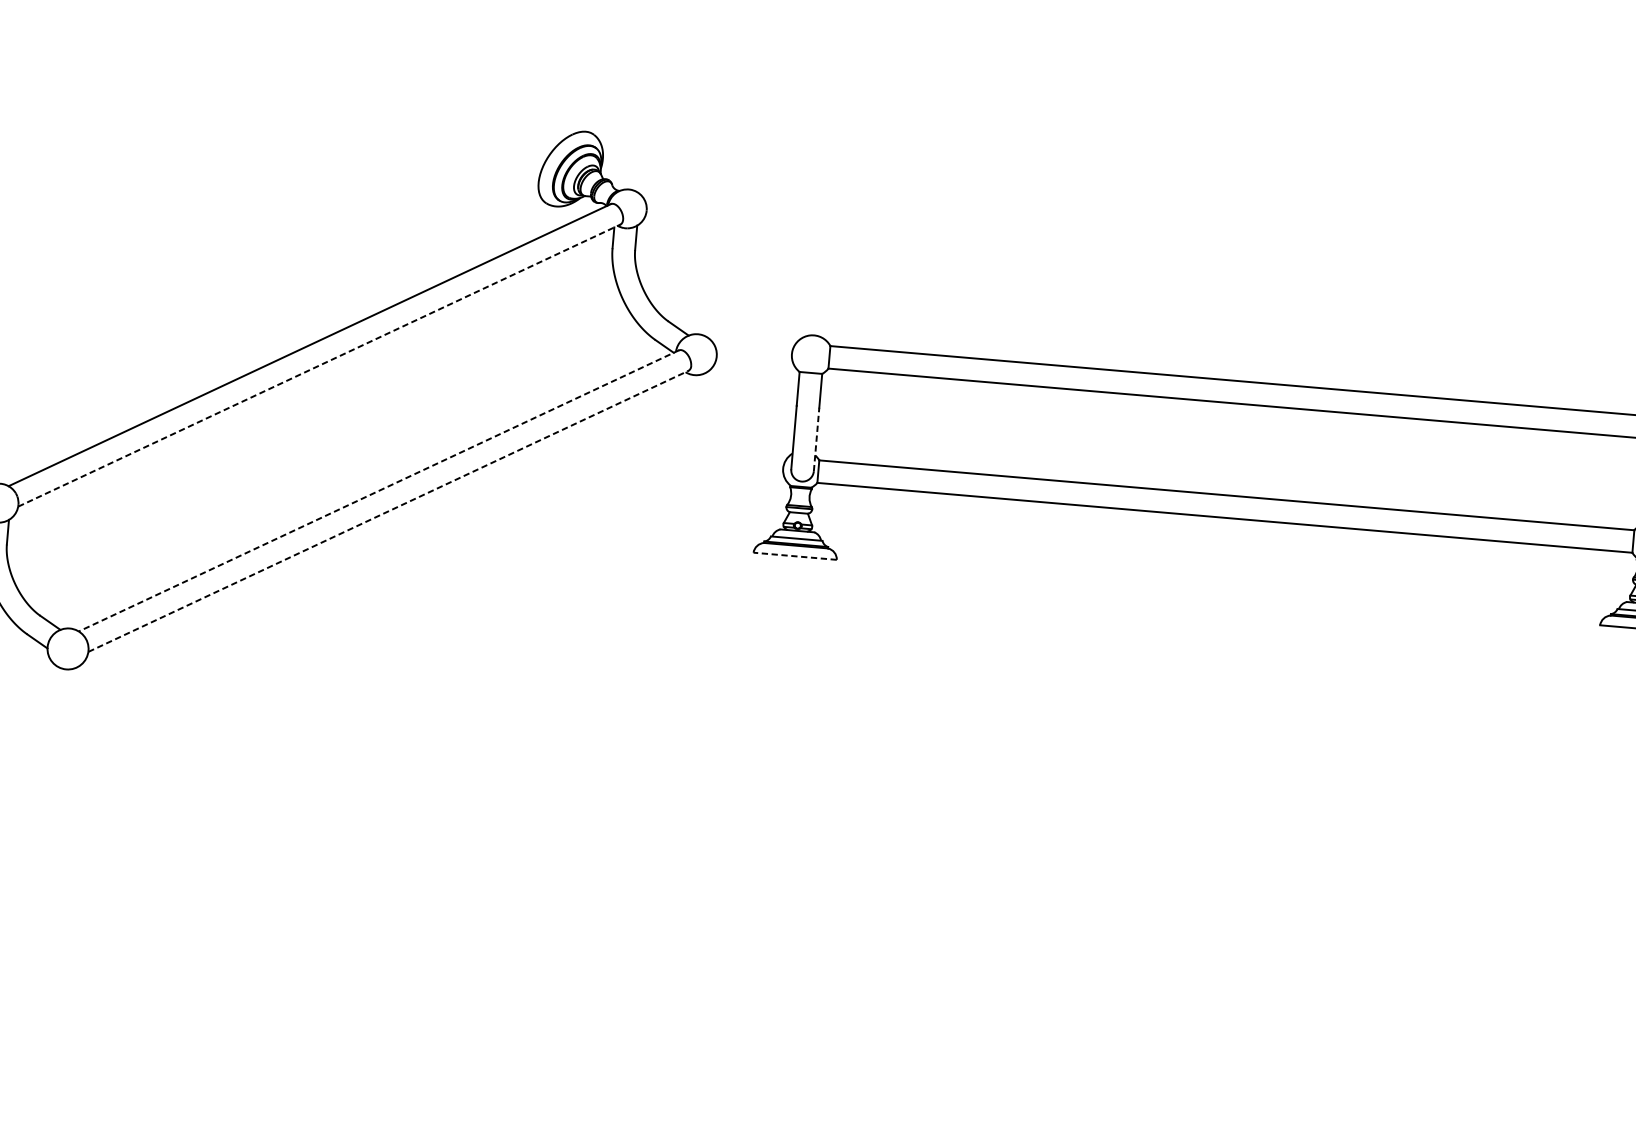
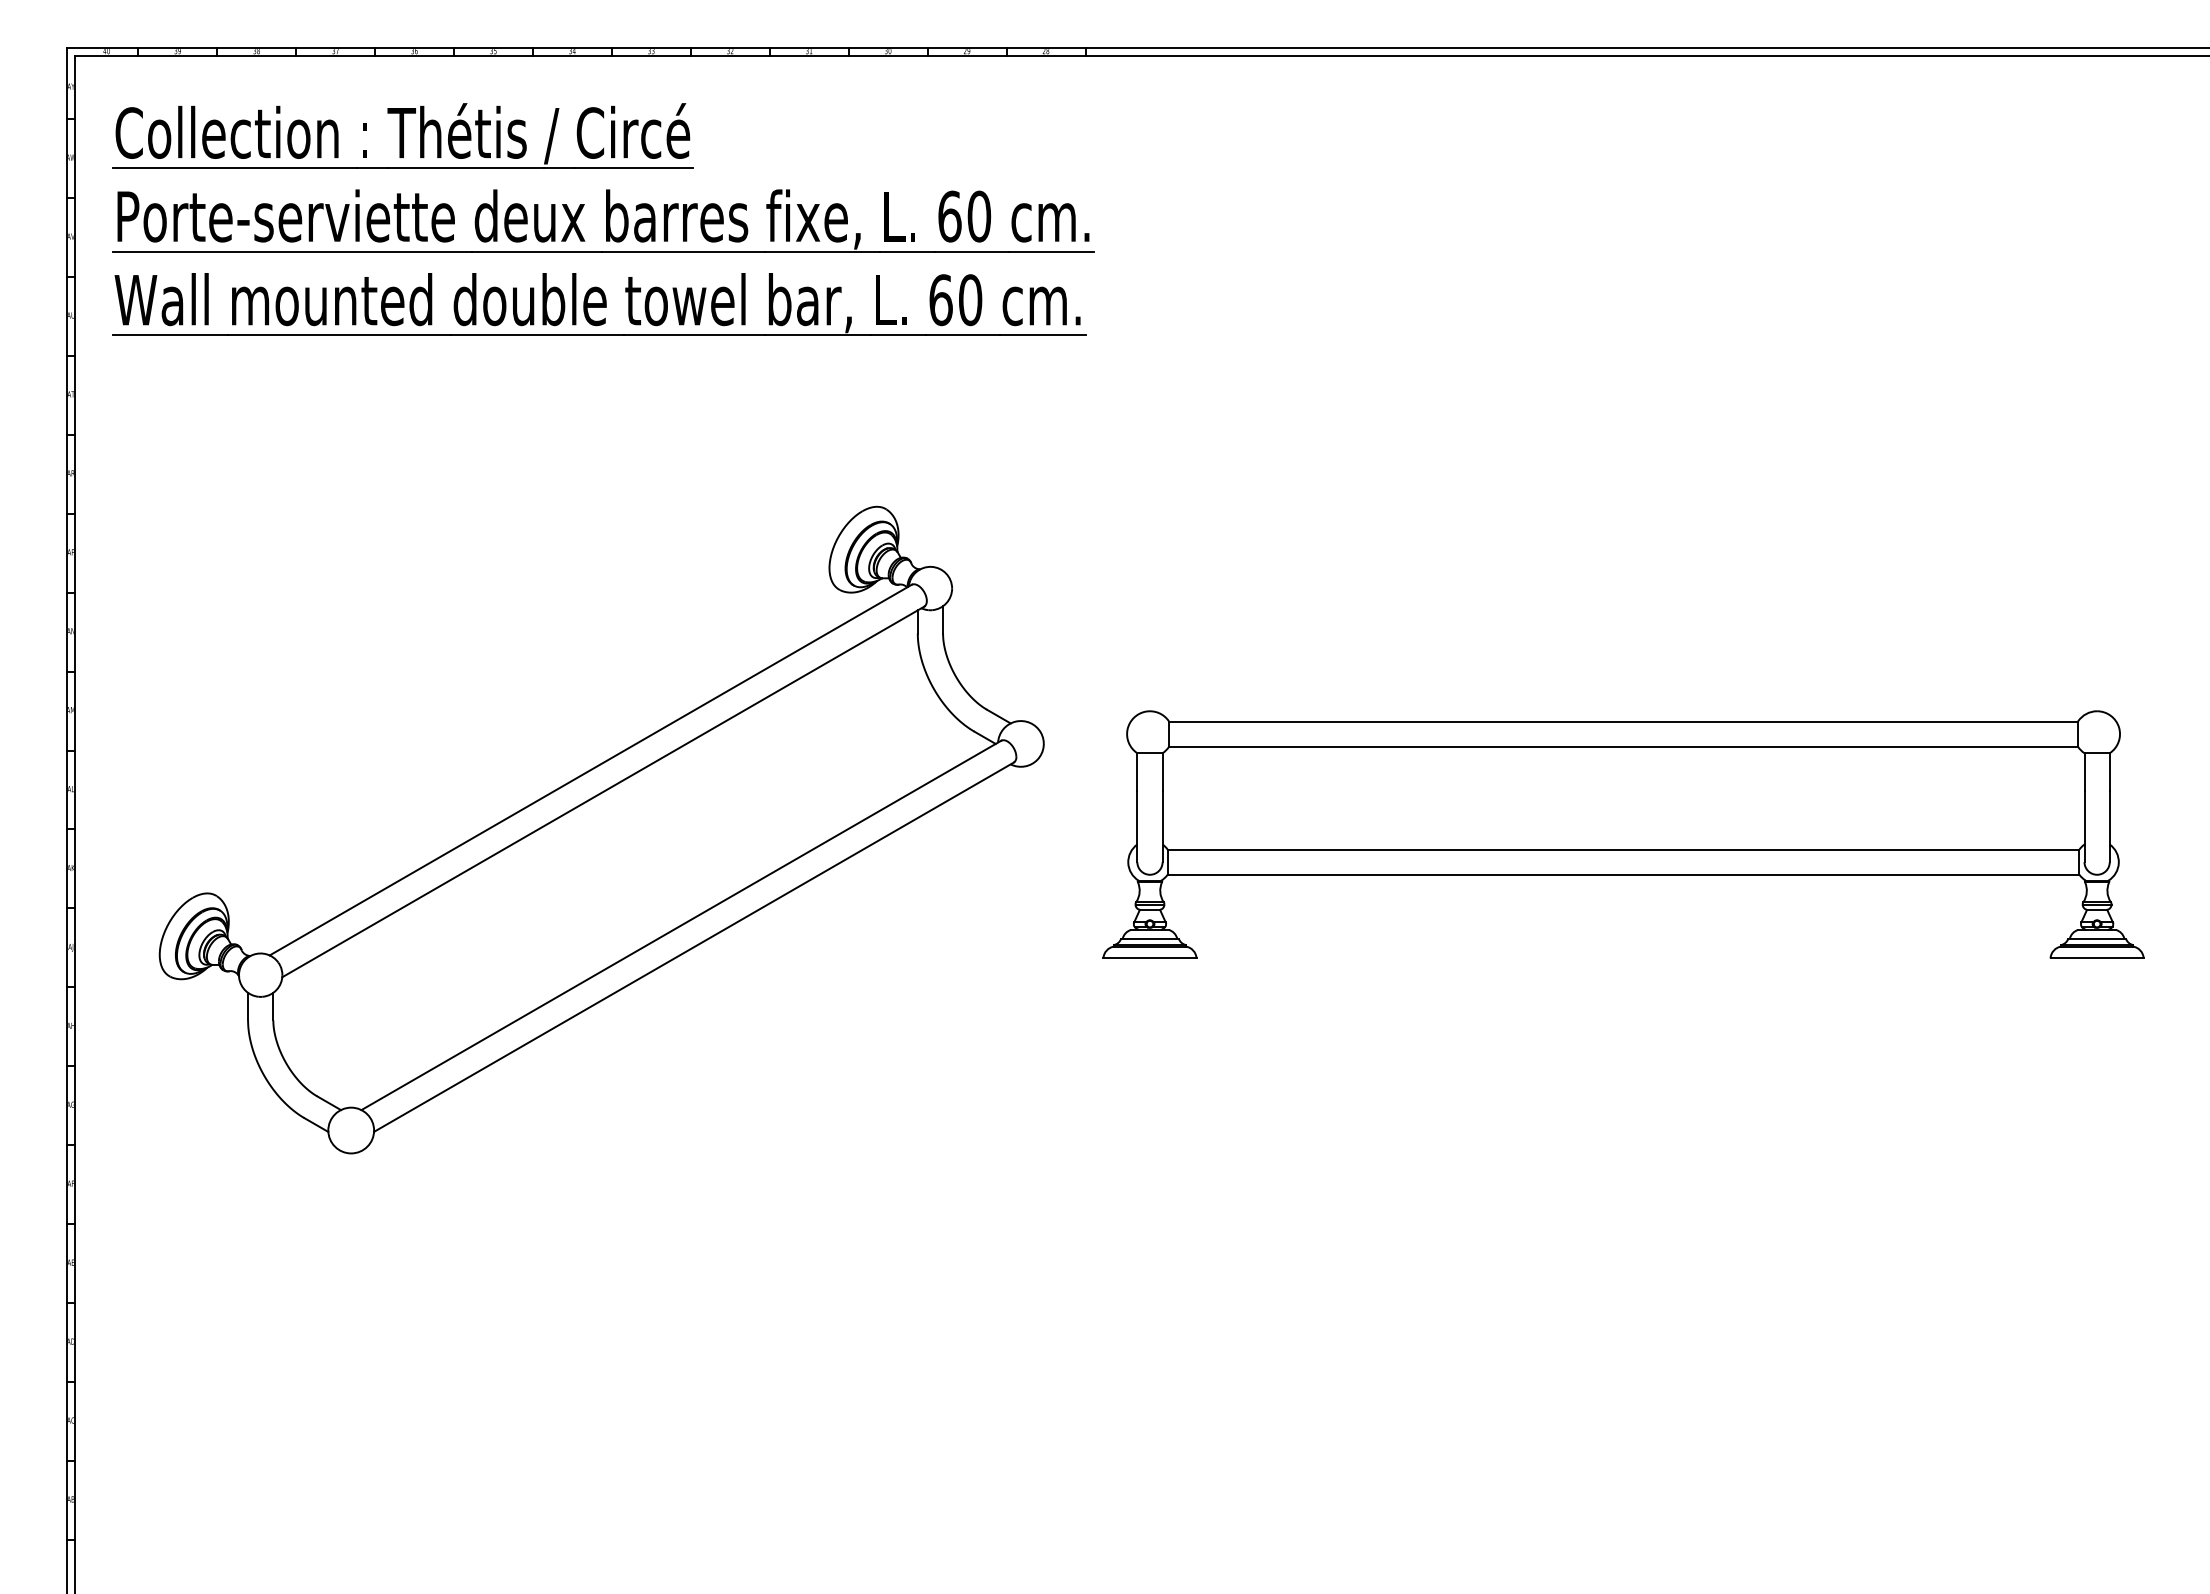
line: (319, 365) -> (603, 791), dashed -> solid
line: (816, 439) -> (1162, 826), dashed -> solid
line: (378, 491) -> (681, 925), dashed -> solid
line: (388, 511) -> (694, 947), dashed -> solid
line: (794, 556) -> (1149, 958), dashed -> solid

